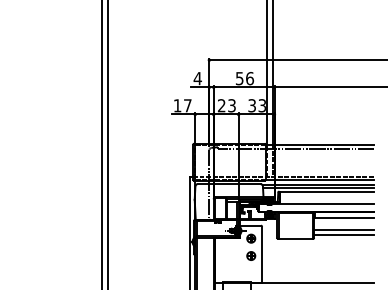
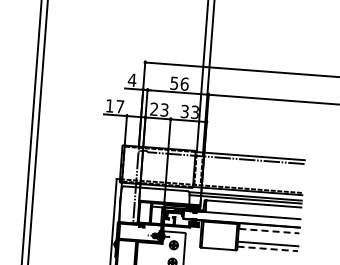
line: (344, 217) -> (269, 231), solid -> dashed
line: (344, 235) -> (267, 249), solid -> dashed

